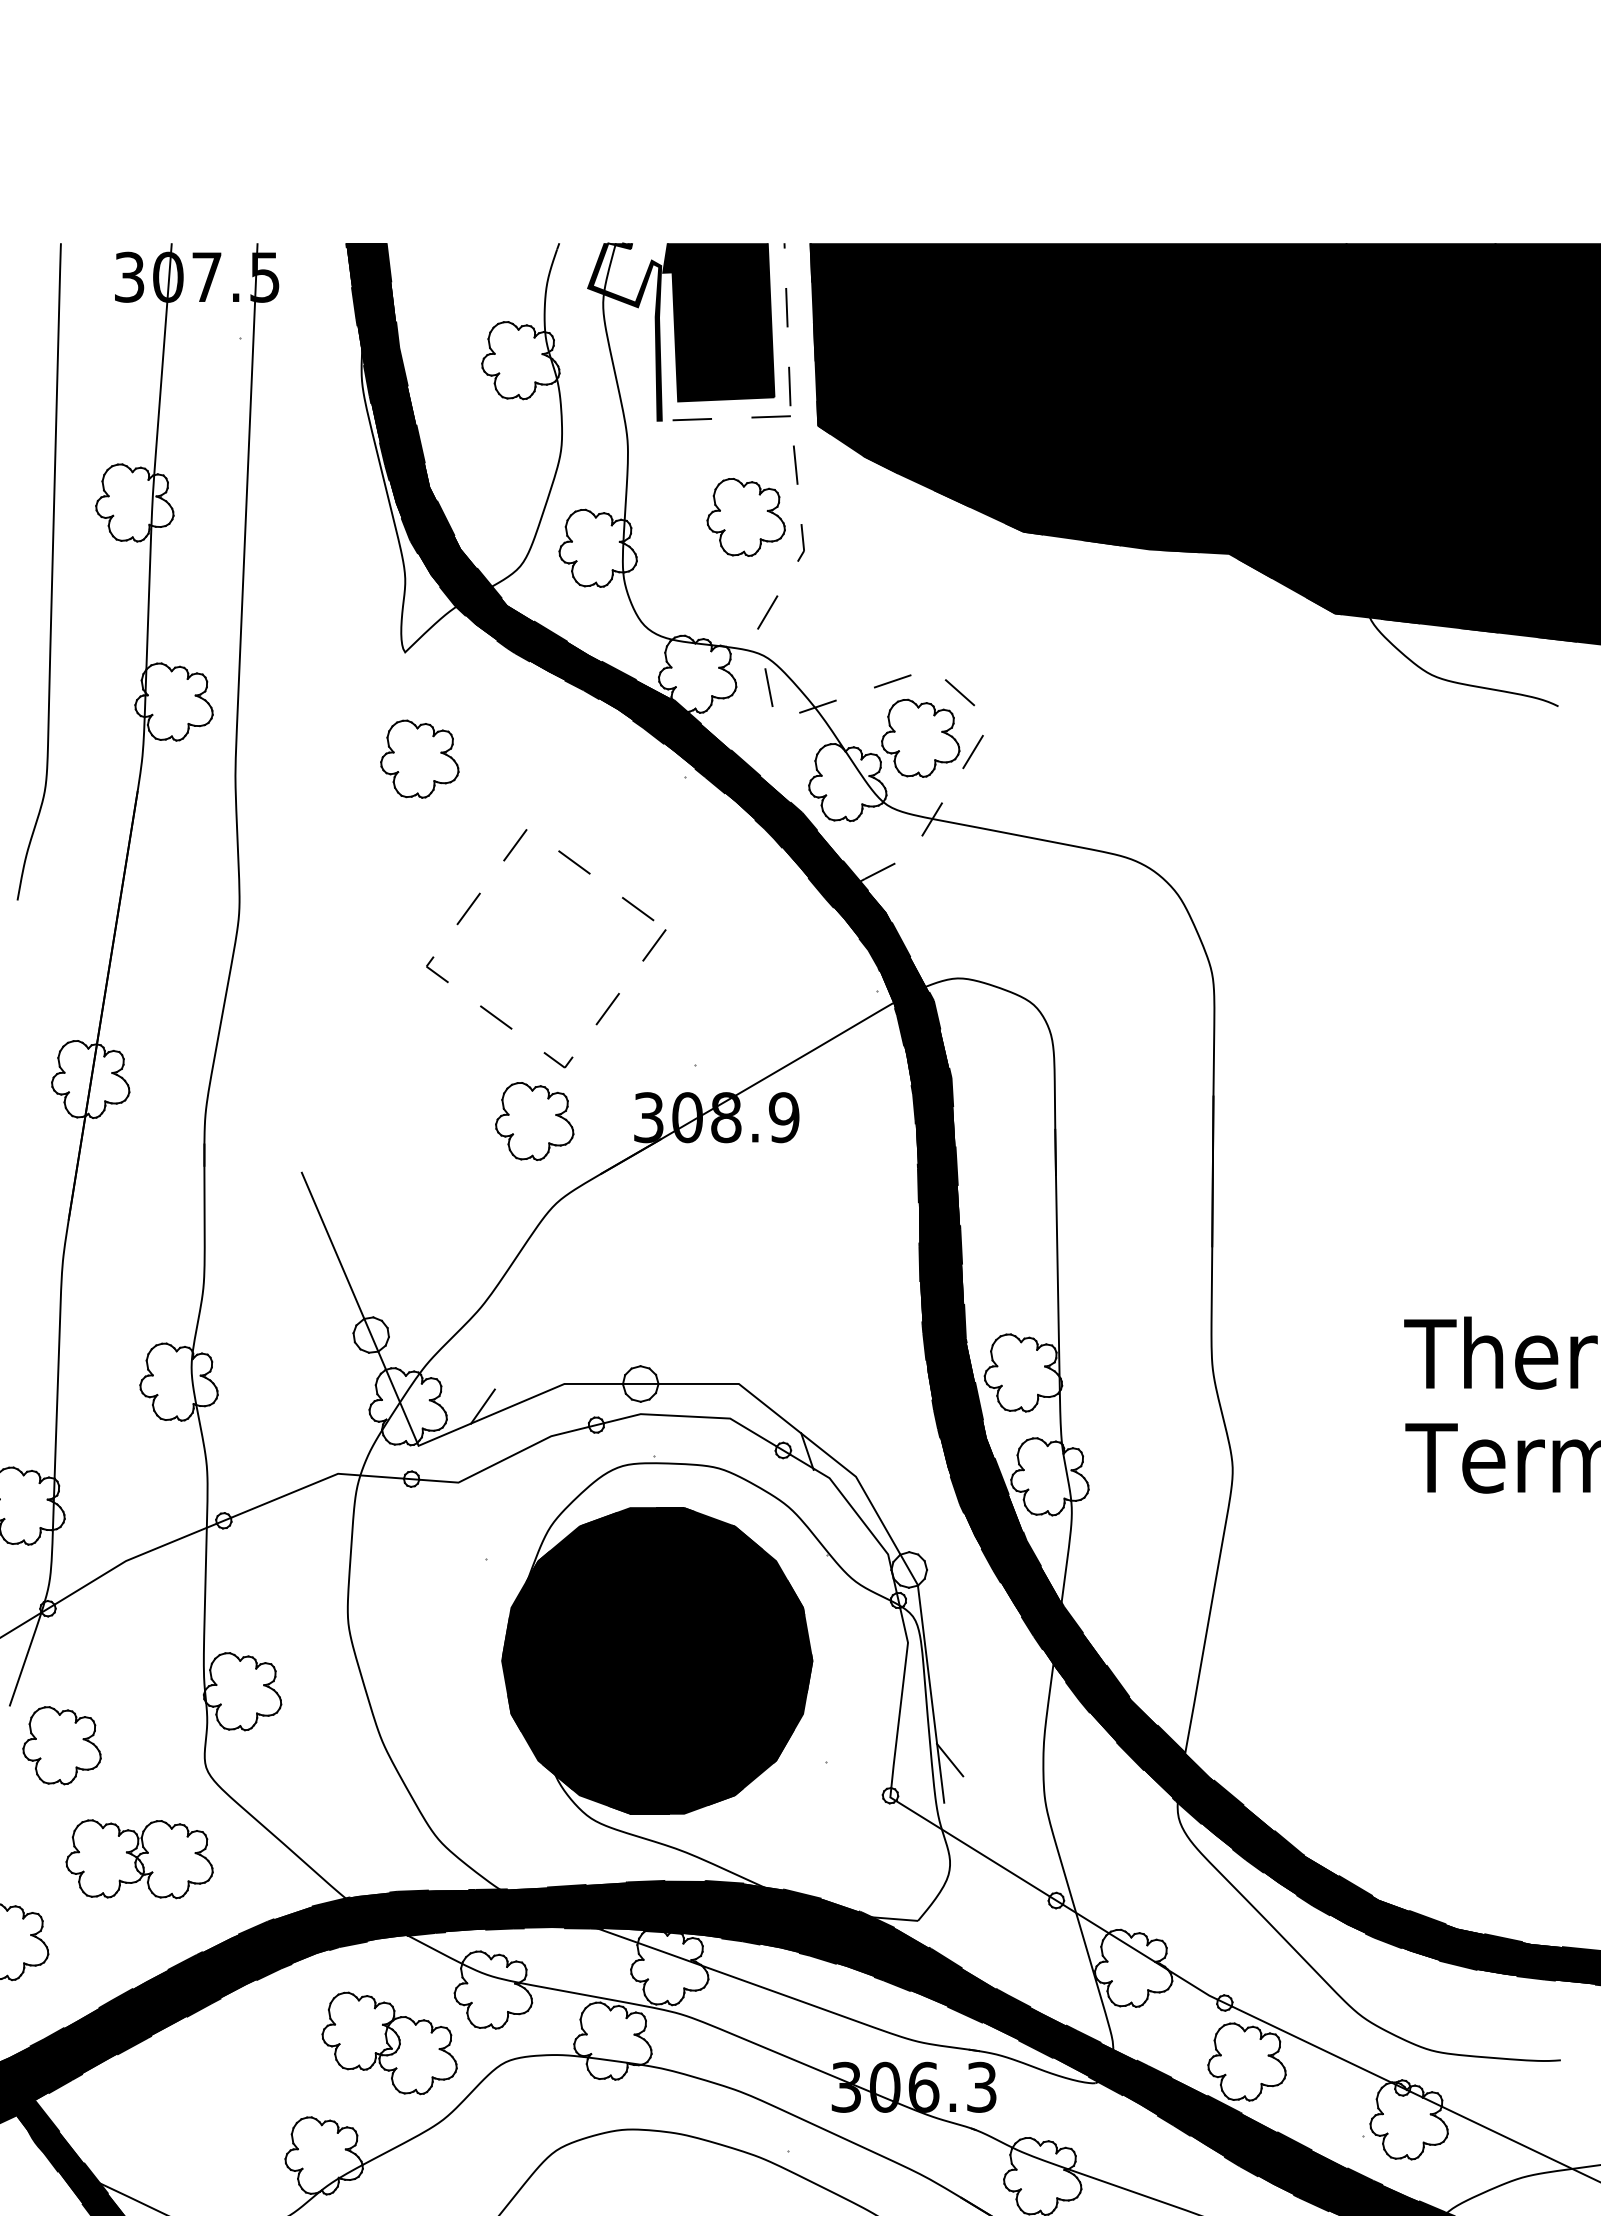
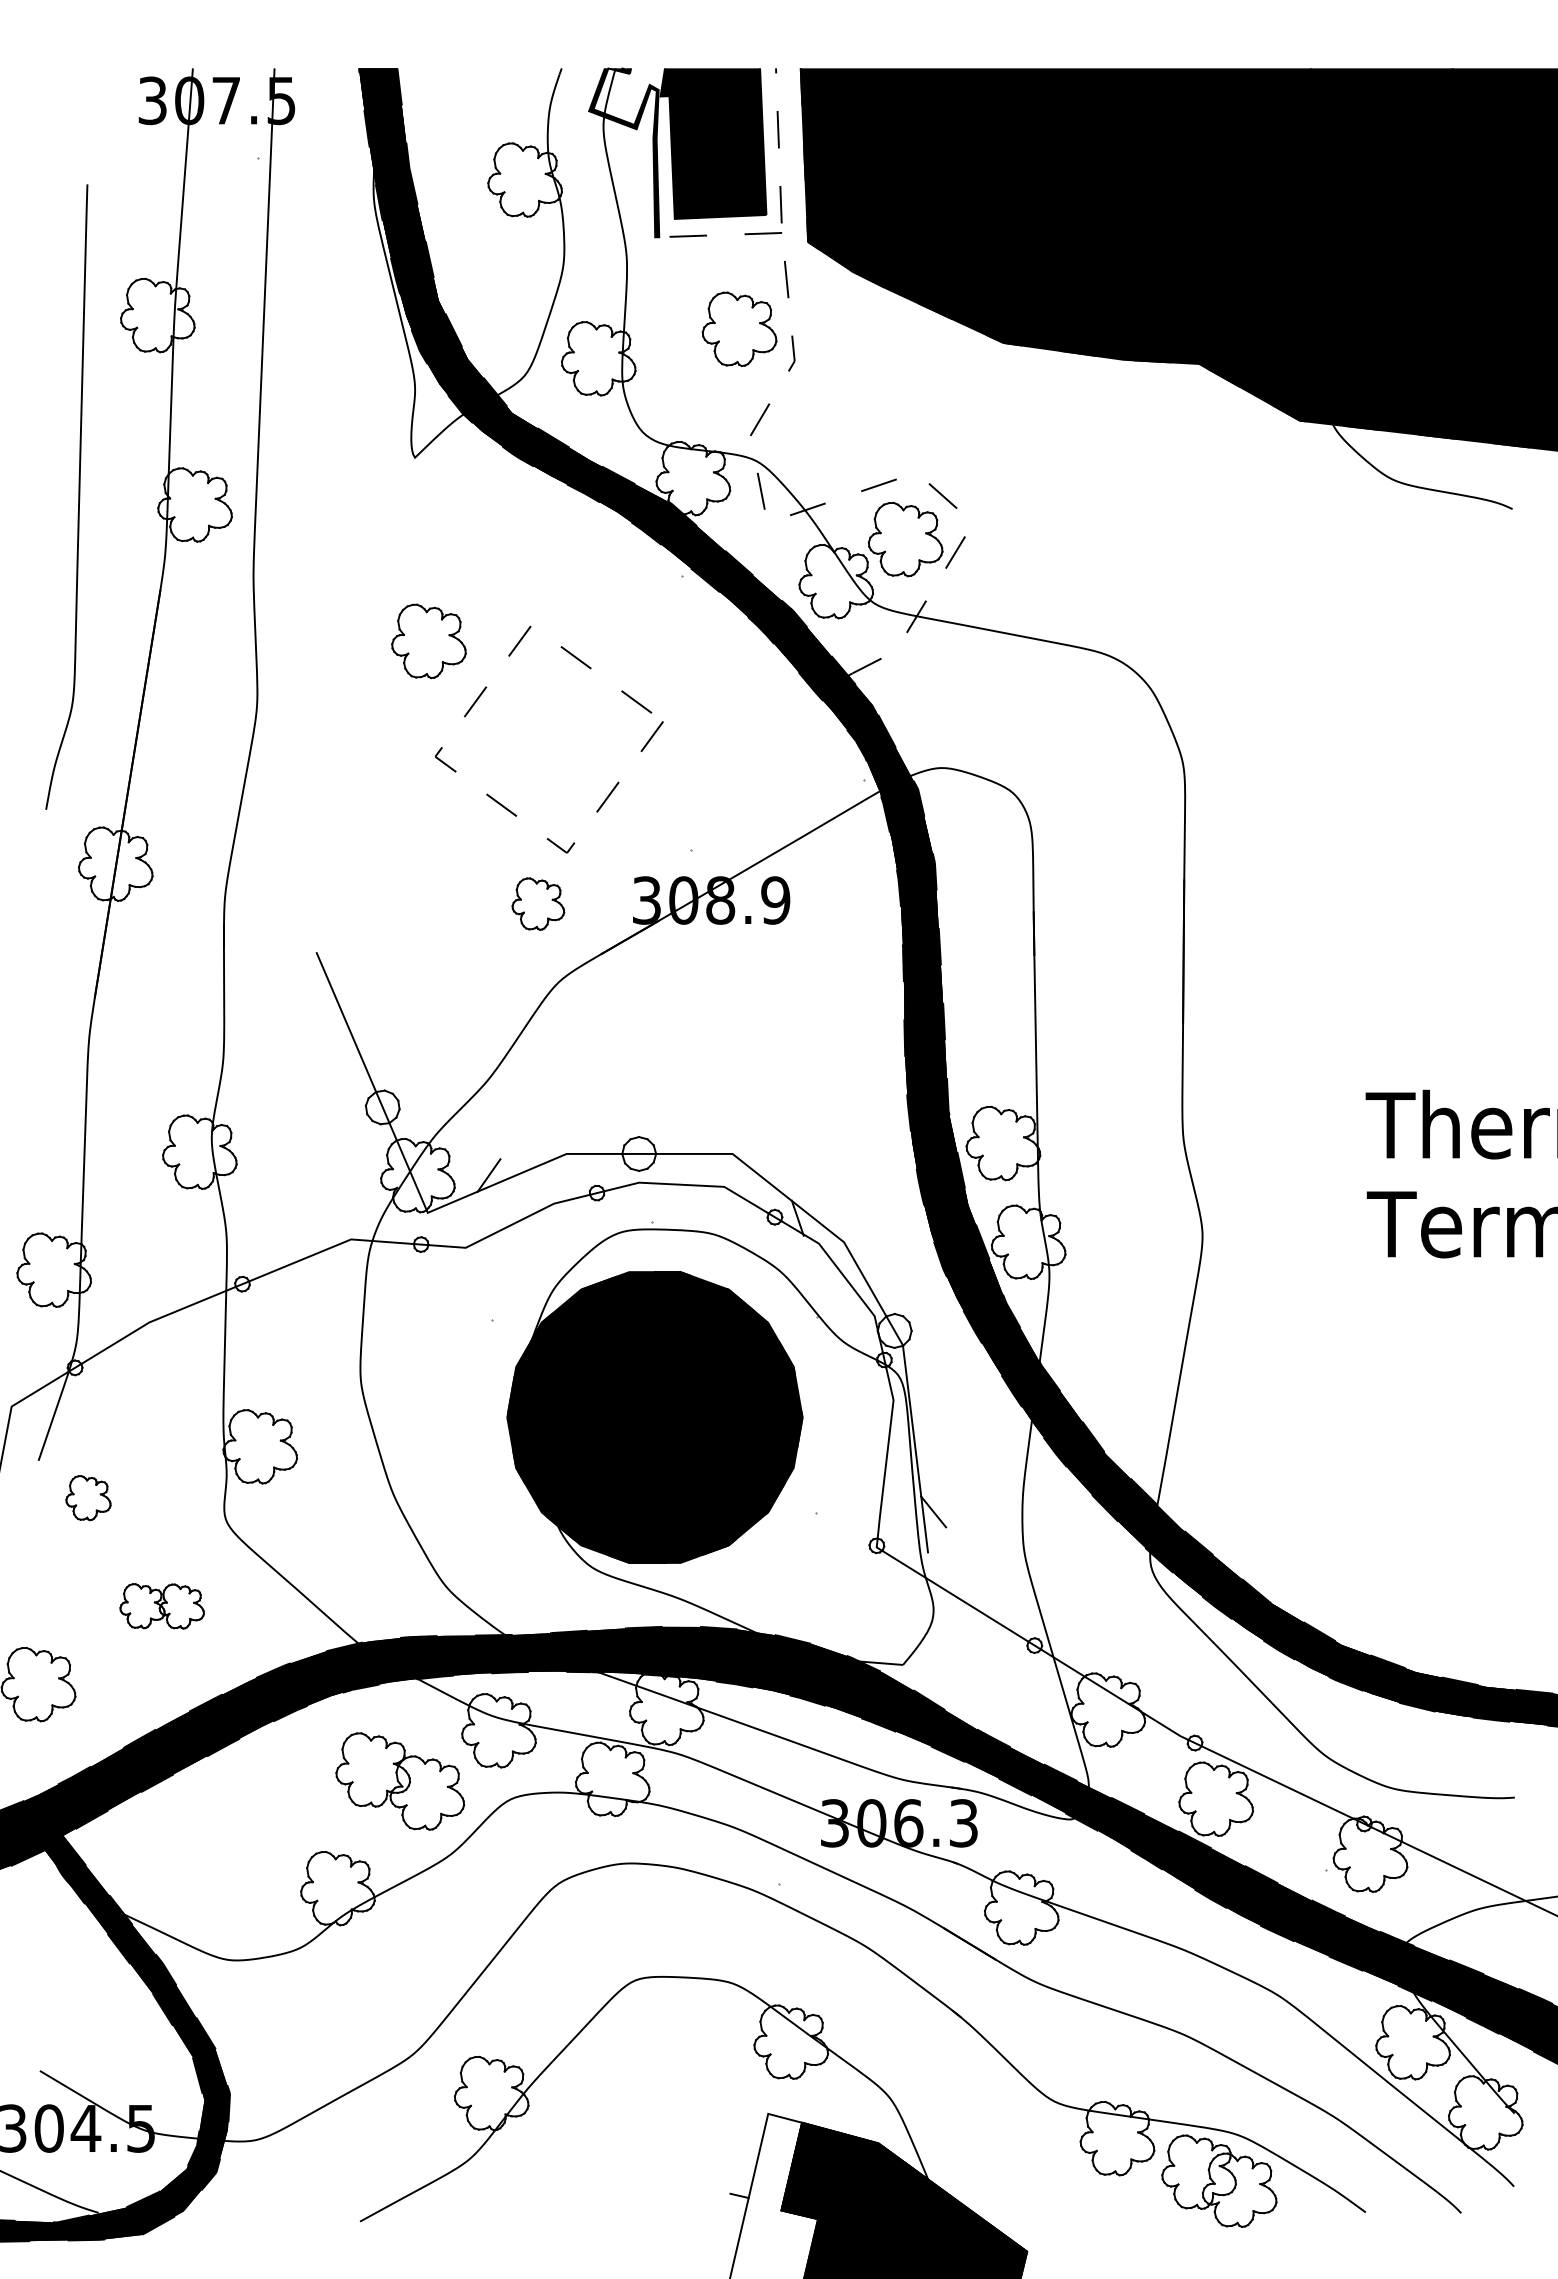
curve: (51, 571) -> (78, 496), moved
part: (419, 759) -> (428, 641), moved
part: (534, 1120) -> (538, 903), size x0.7
part: (62, 1744) -> (88, 1497), size x0.6
part: (138, 1859) -> (161, 1606), size x0.6

